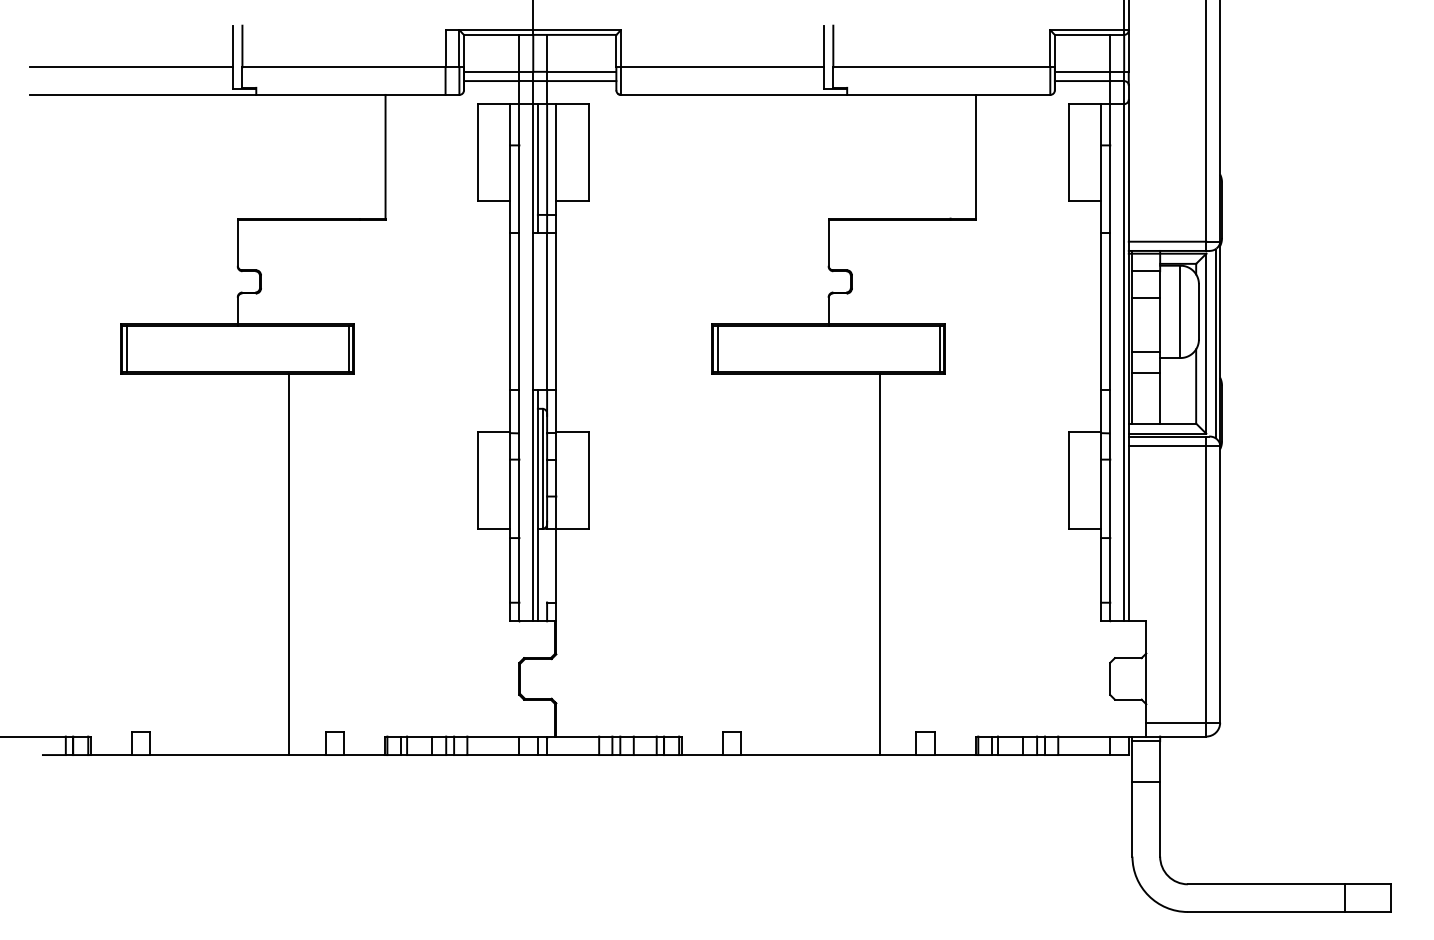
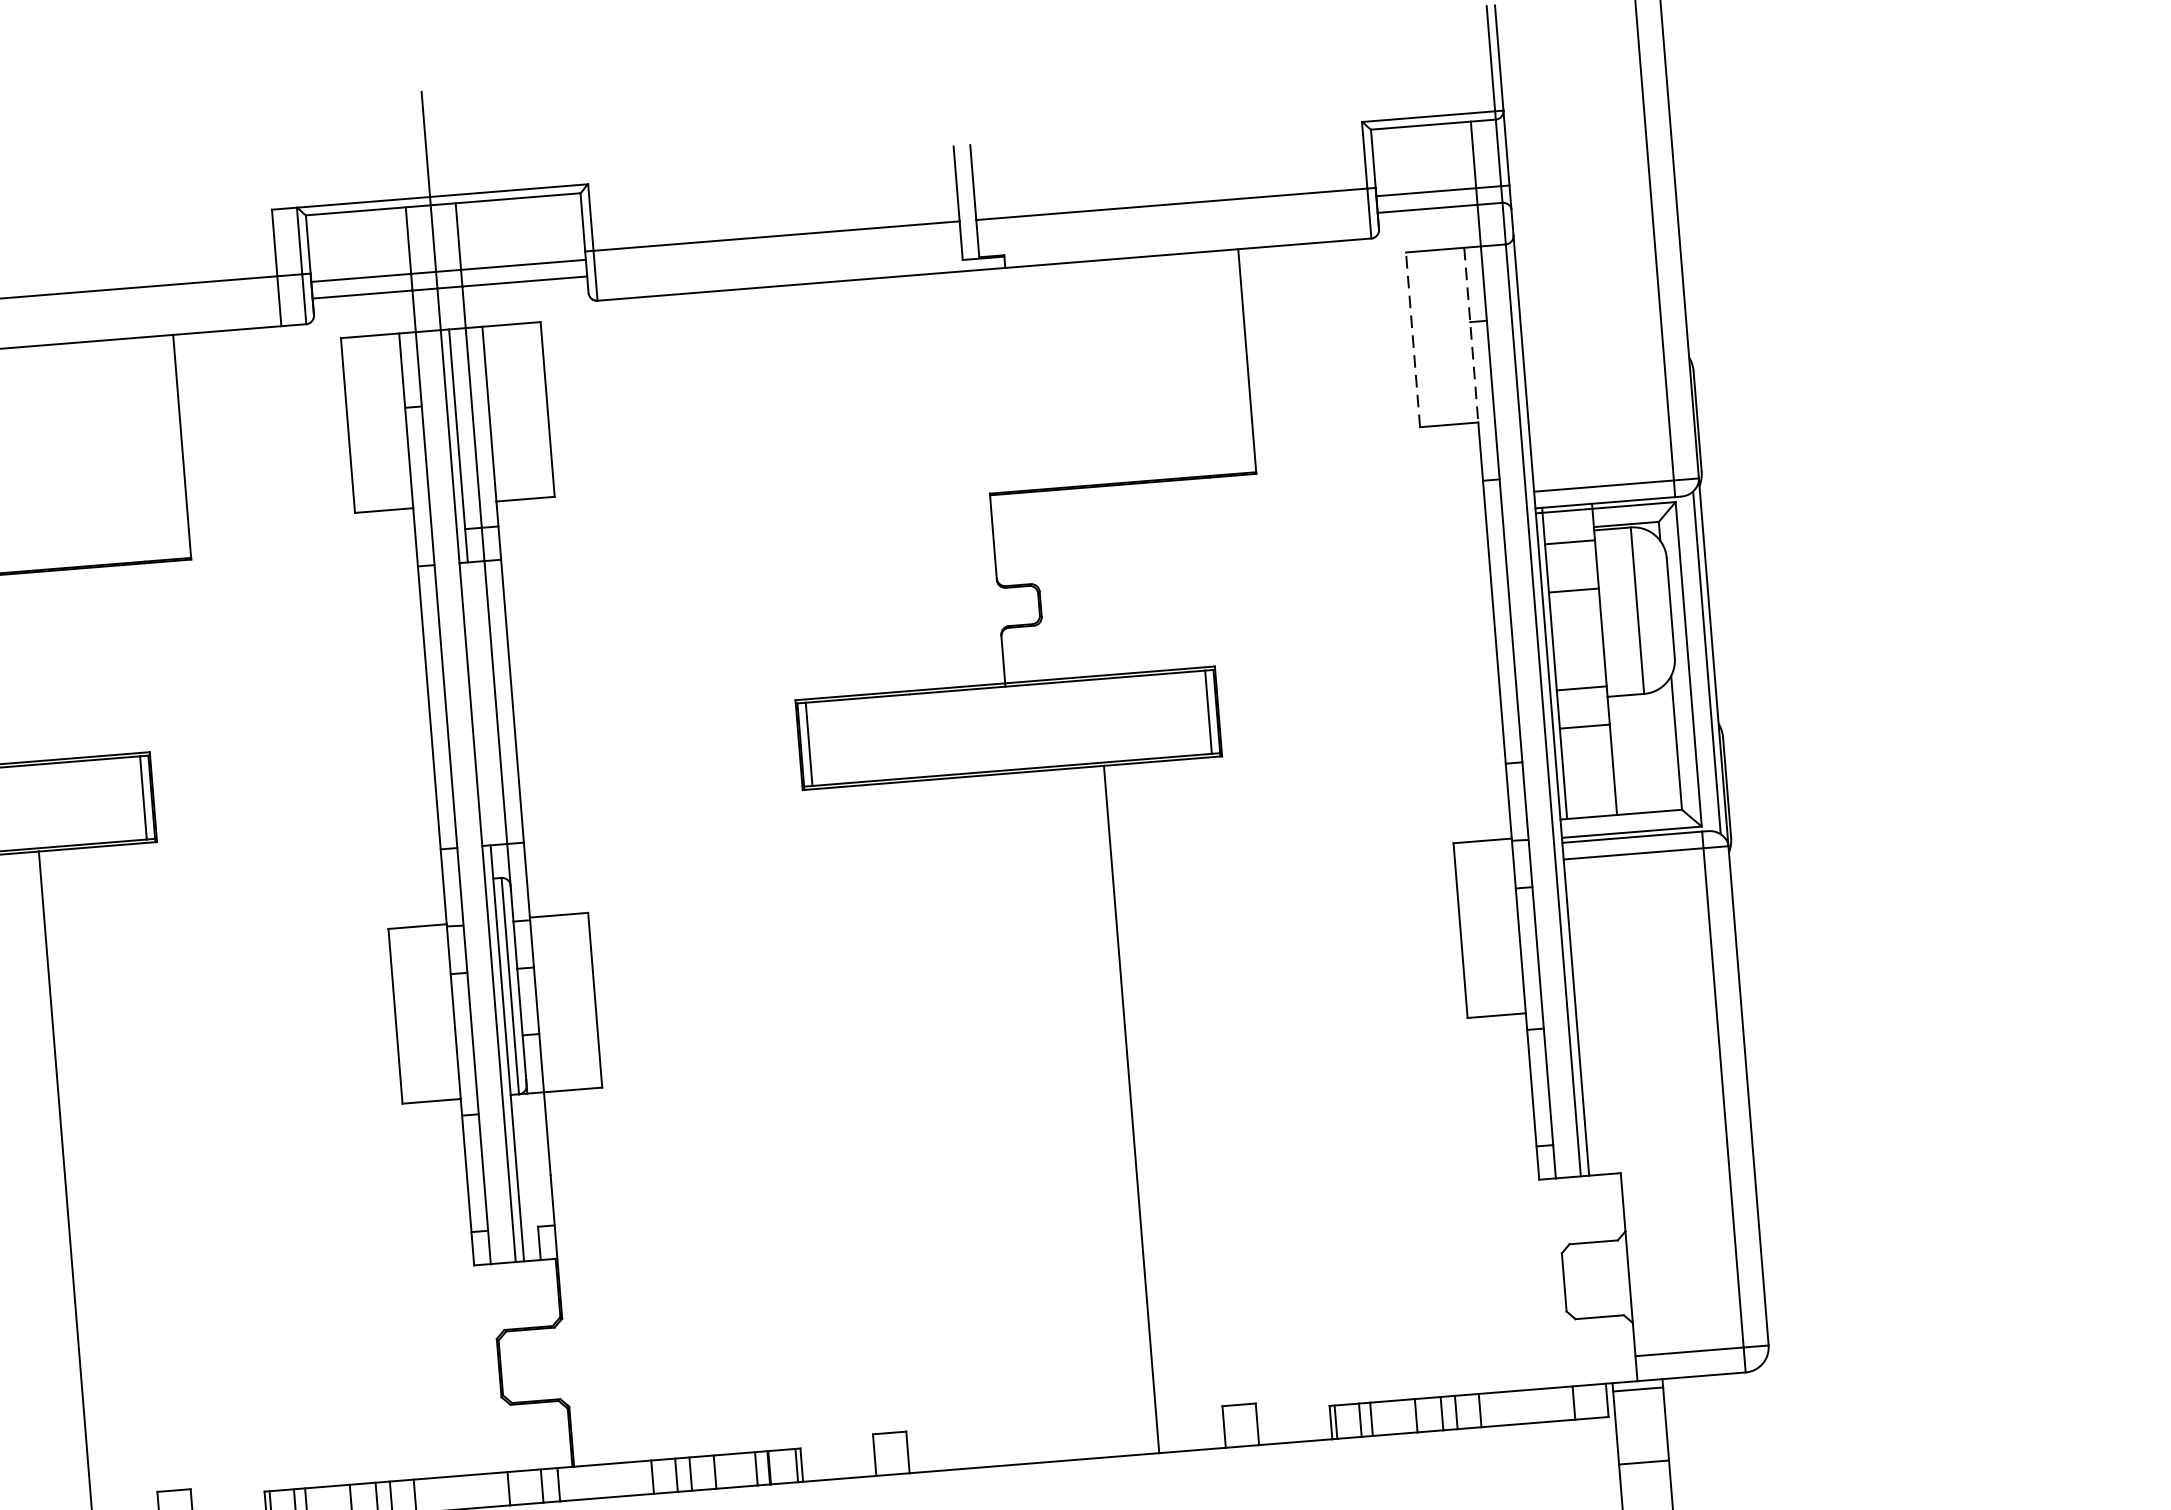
line: (1068, 152) -> (1412, 339), solid -> dashed
line: (1101, 153) -> (1472, 336), solid -> dashed

